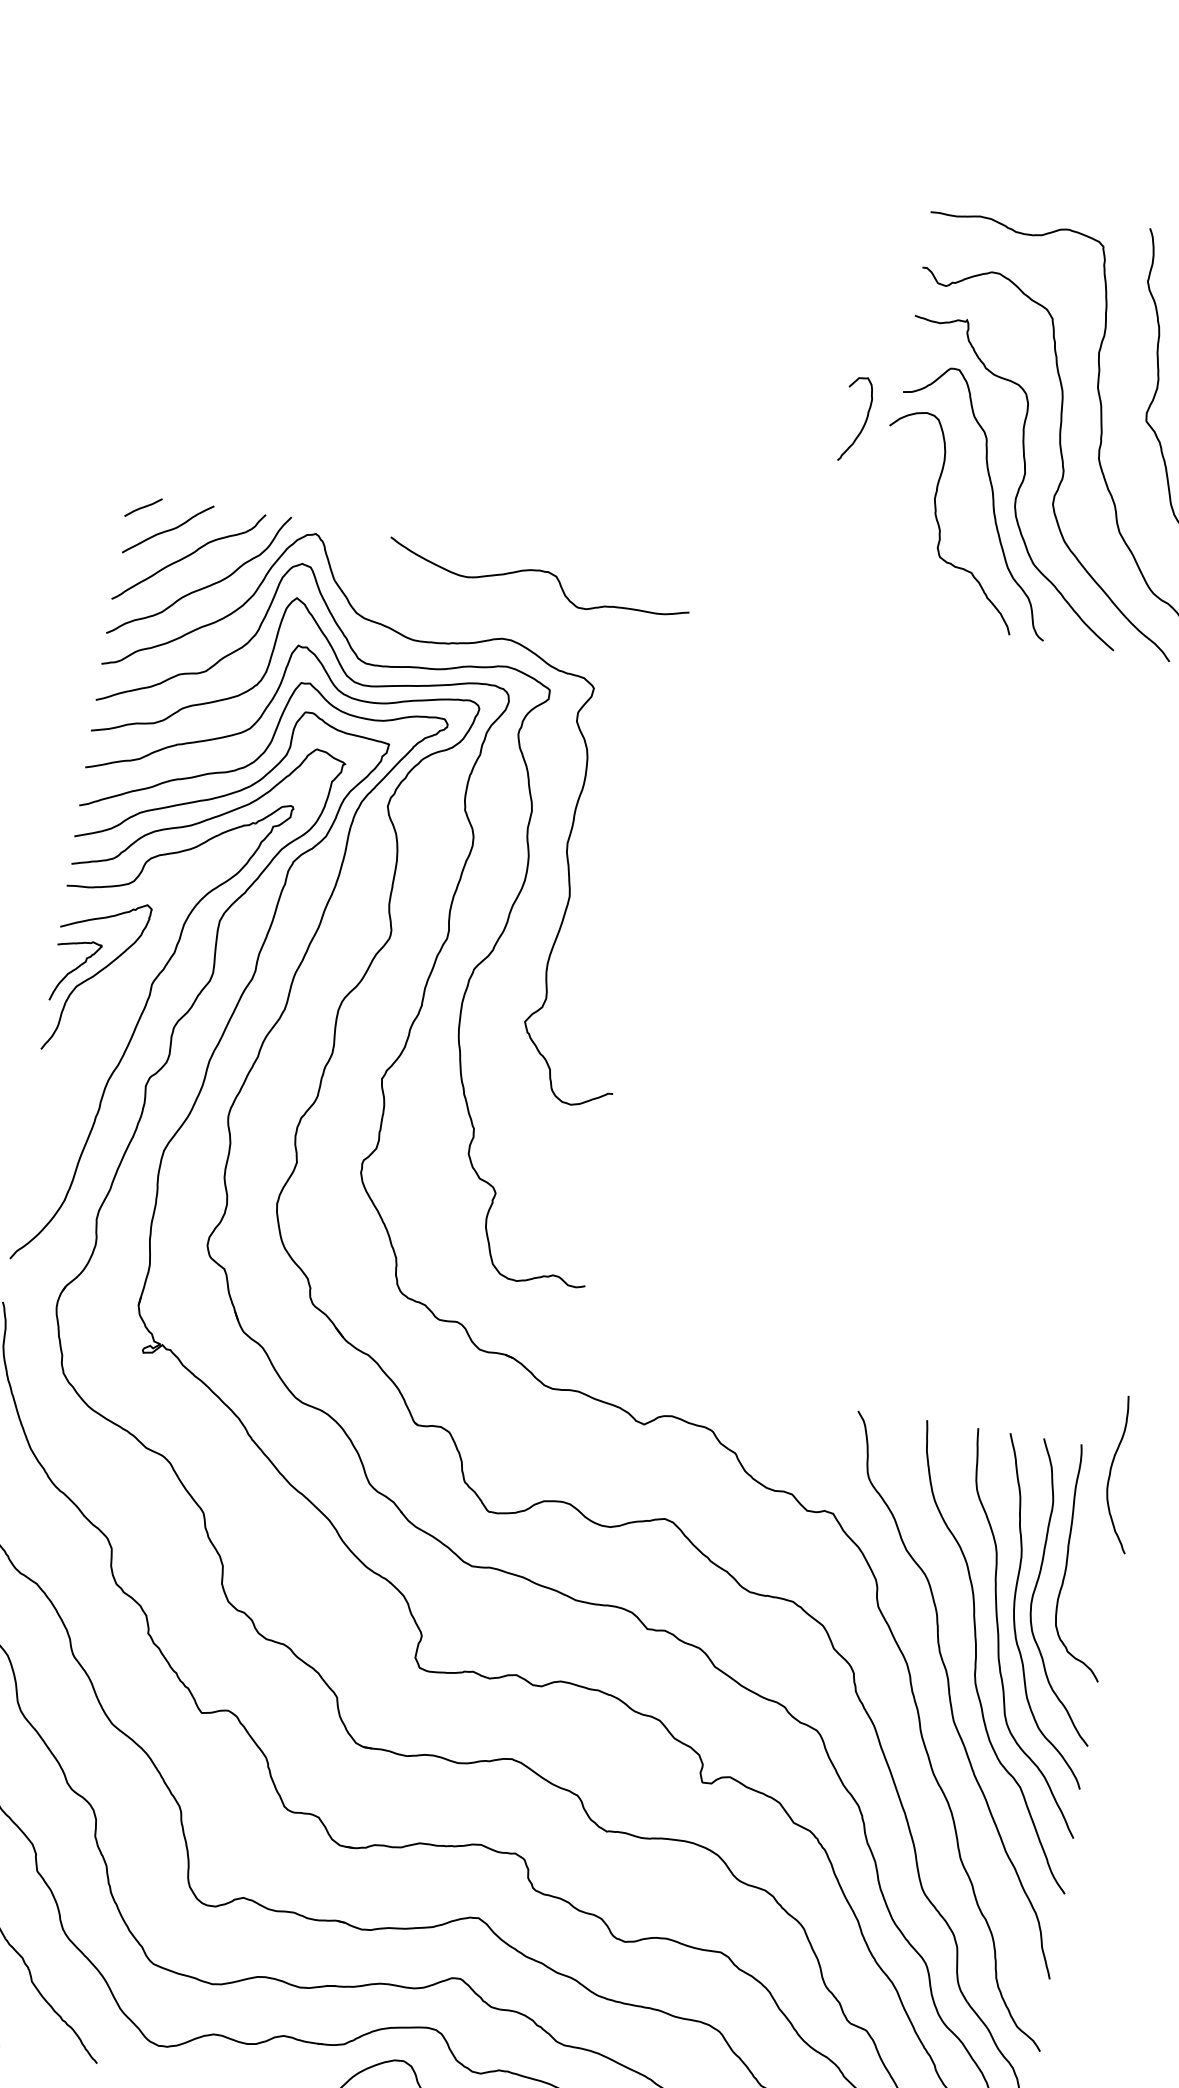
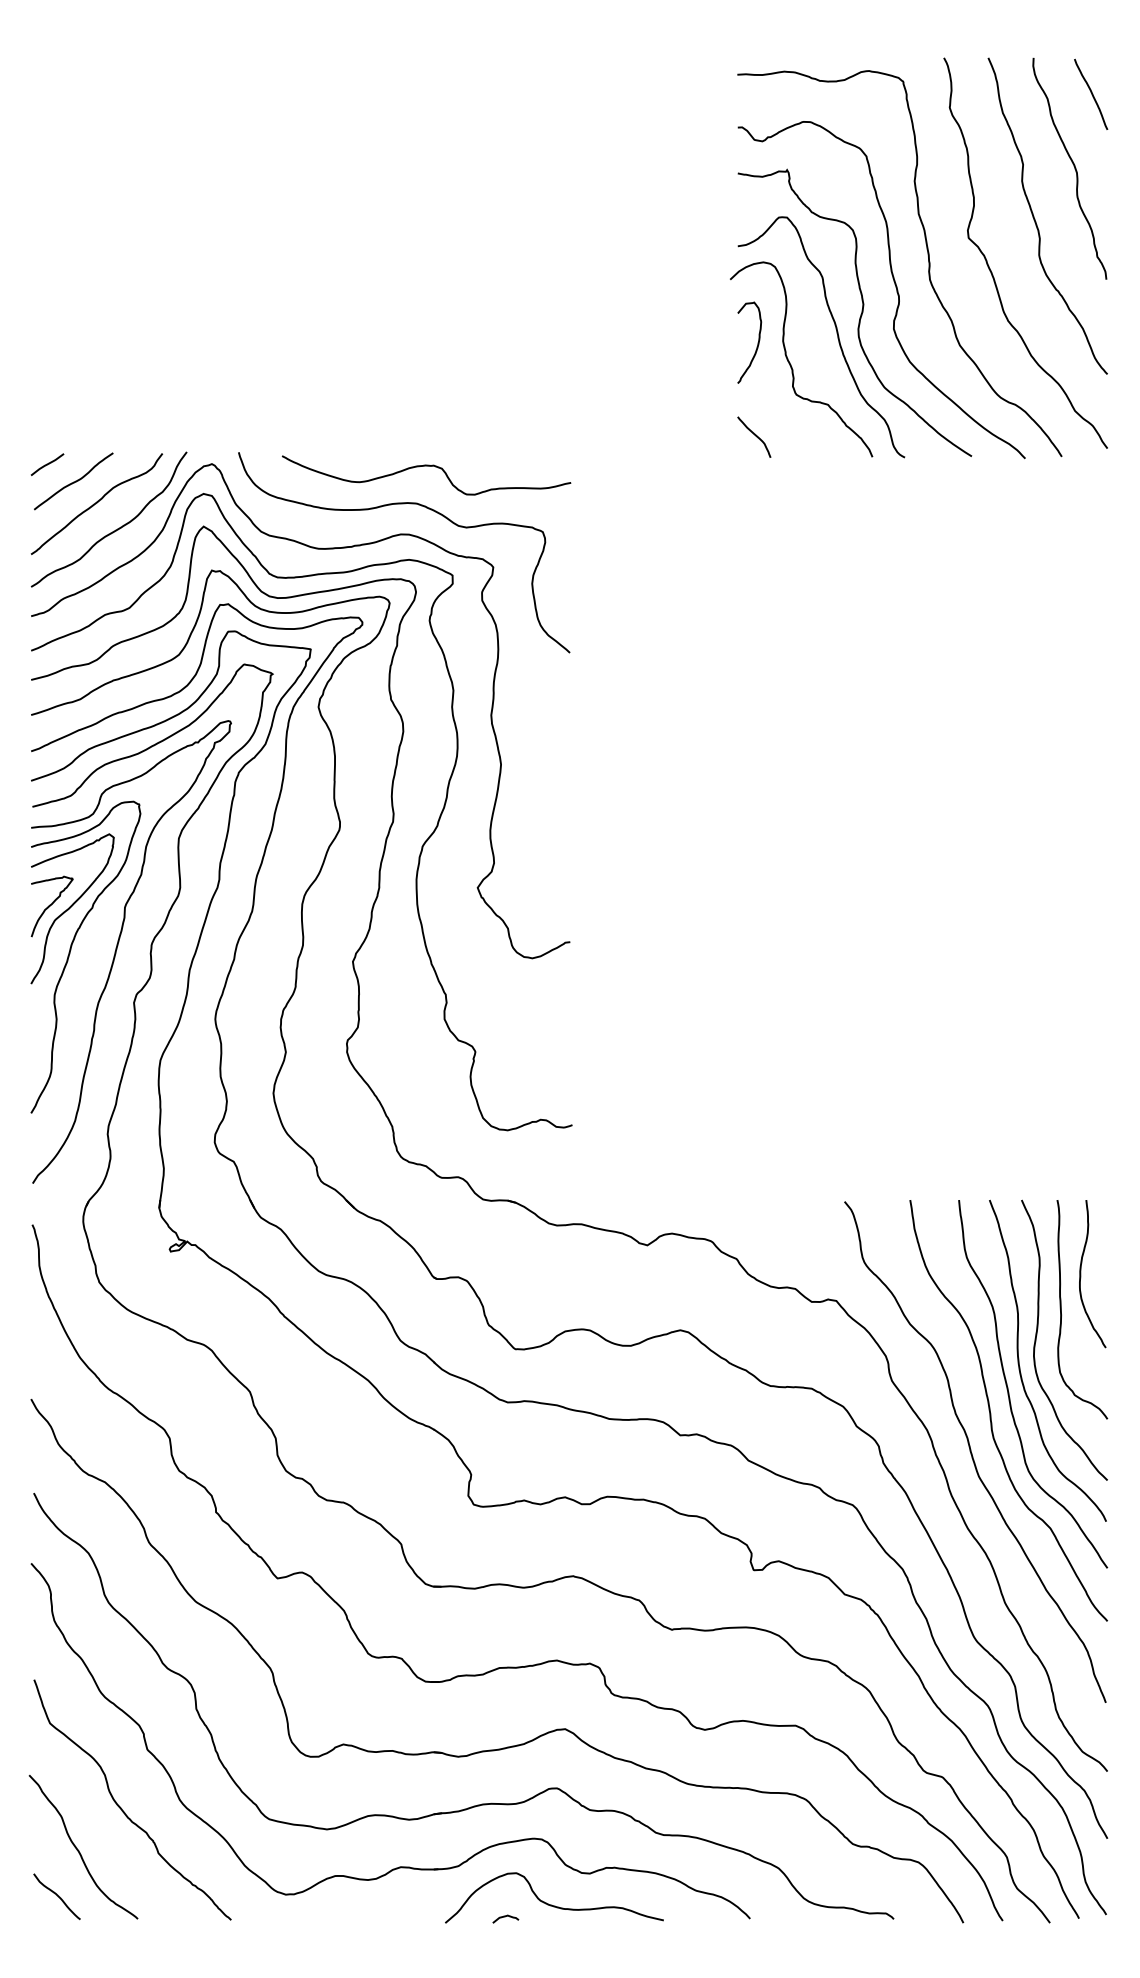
curve: (864, 420) -> (757, 342), moved
curve: (889, 593) -> (754, 435), added
curve: (511, 607) -> (404, 504), added
curve: (87, 1024) -> (70, 954), added
curve: (1111, 1473) -> (1081, 1274), moved

